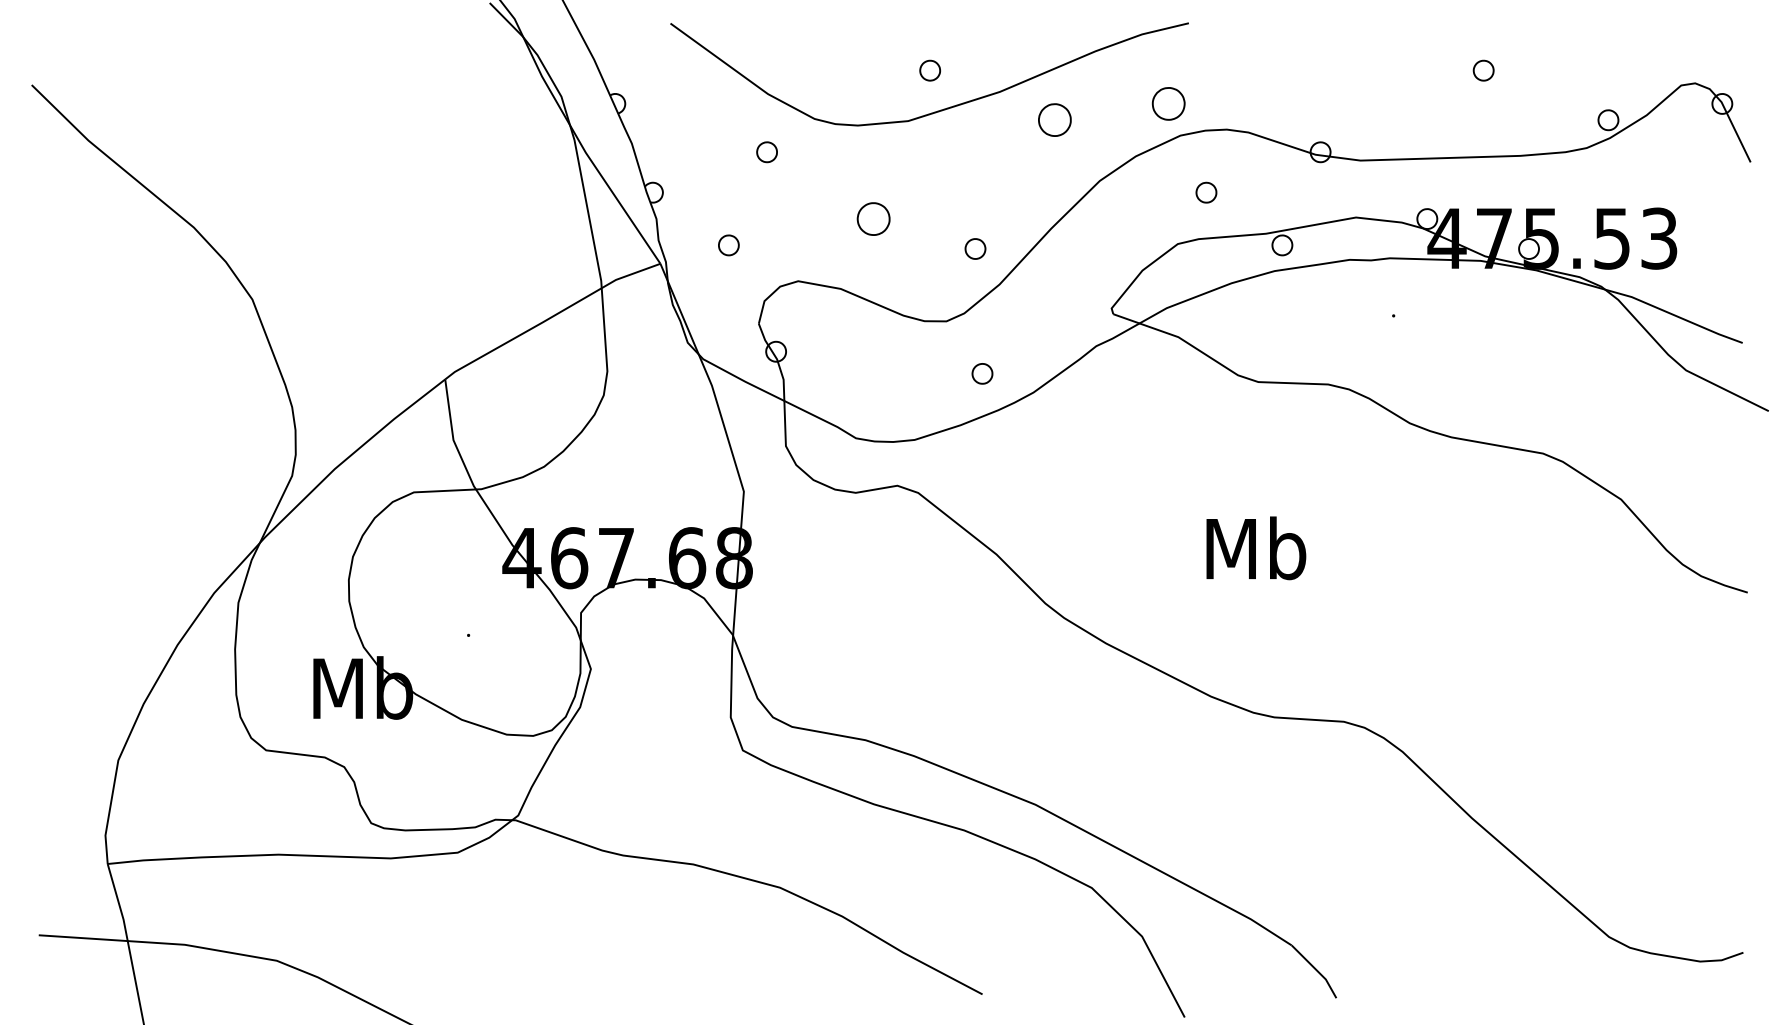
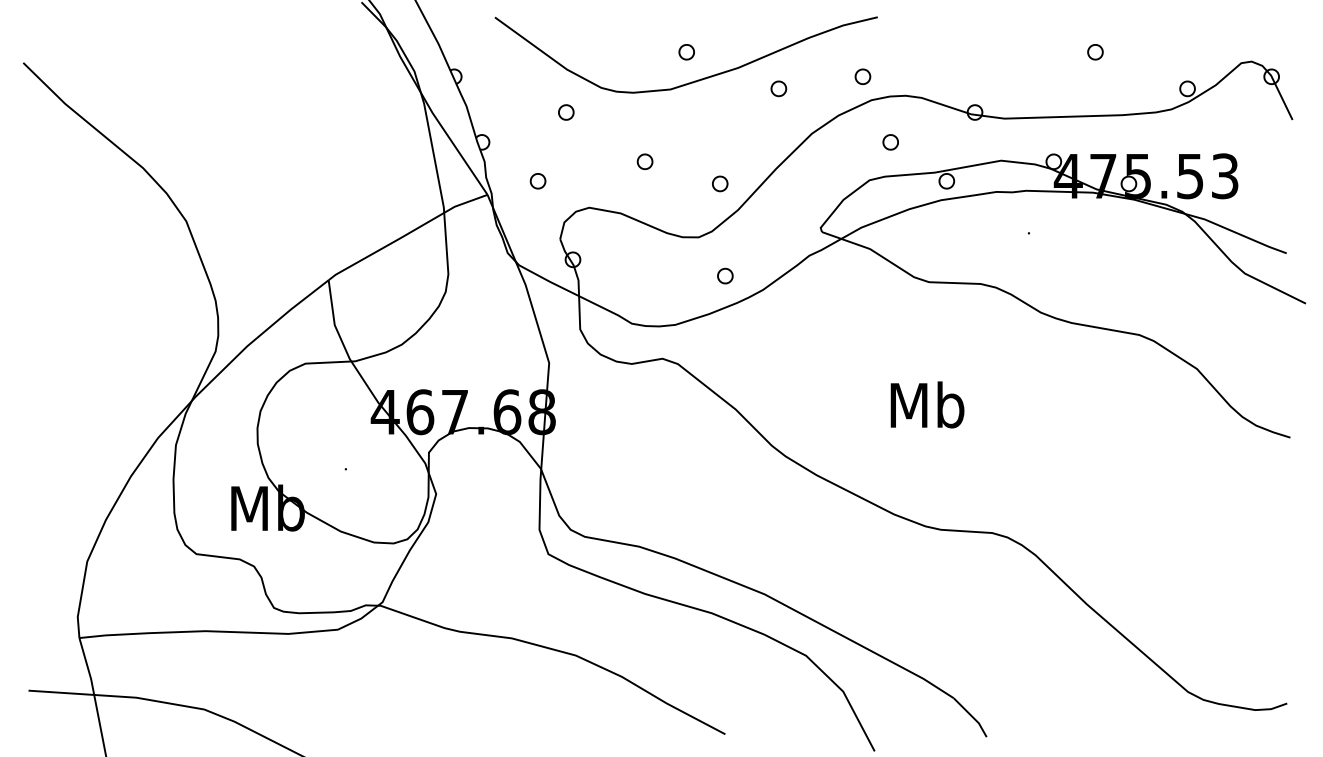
part: (1168, 103) -> (862, 76), size x0.62
part: (1054, 120) -> (778, 89), size x0.62
part: (873, 218) -> (644, 161), size x0.62

